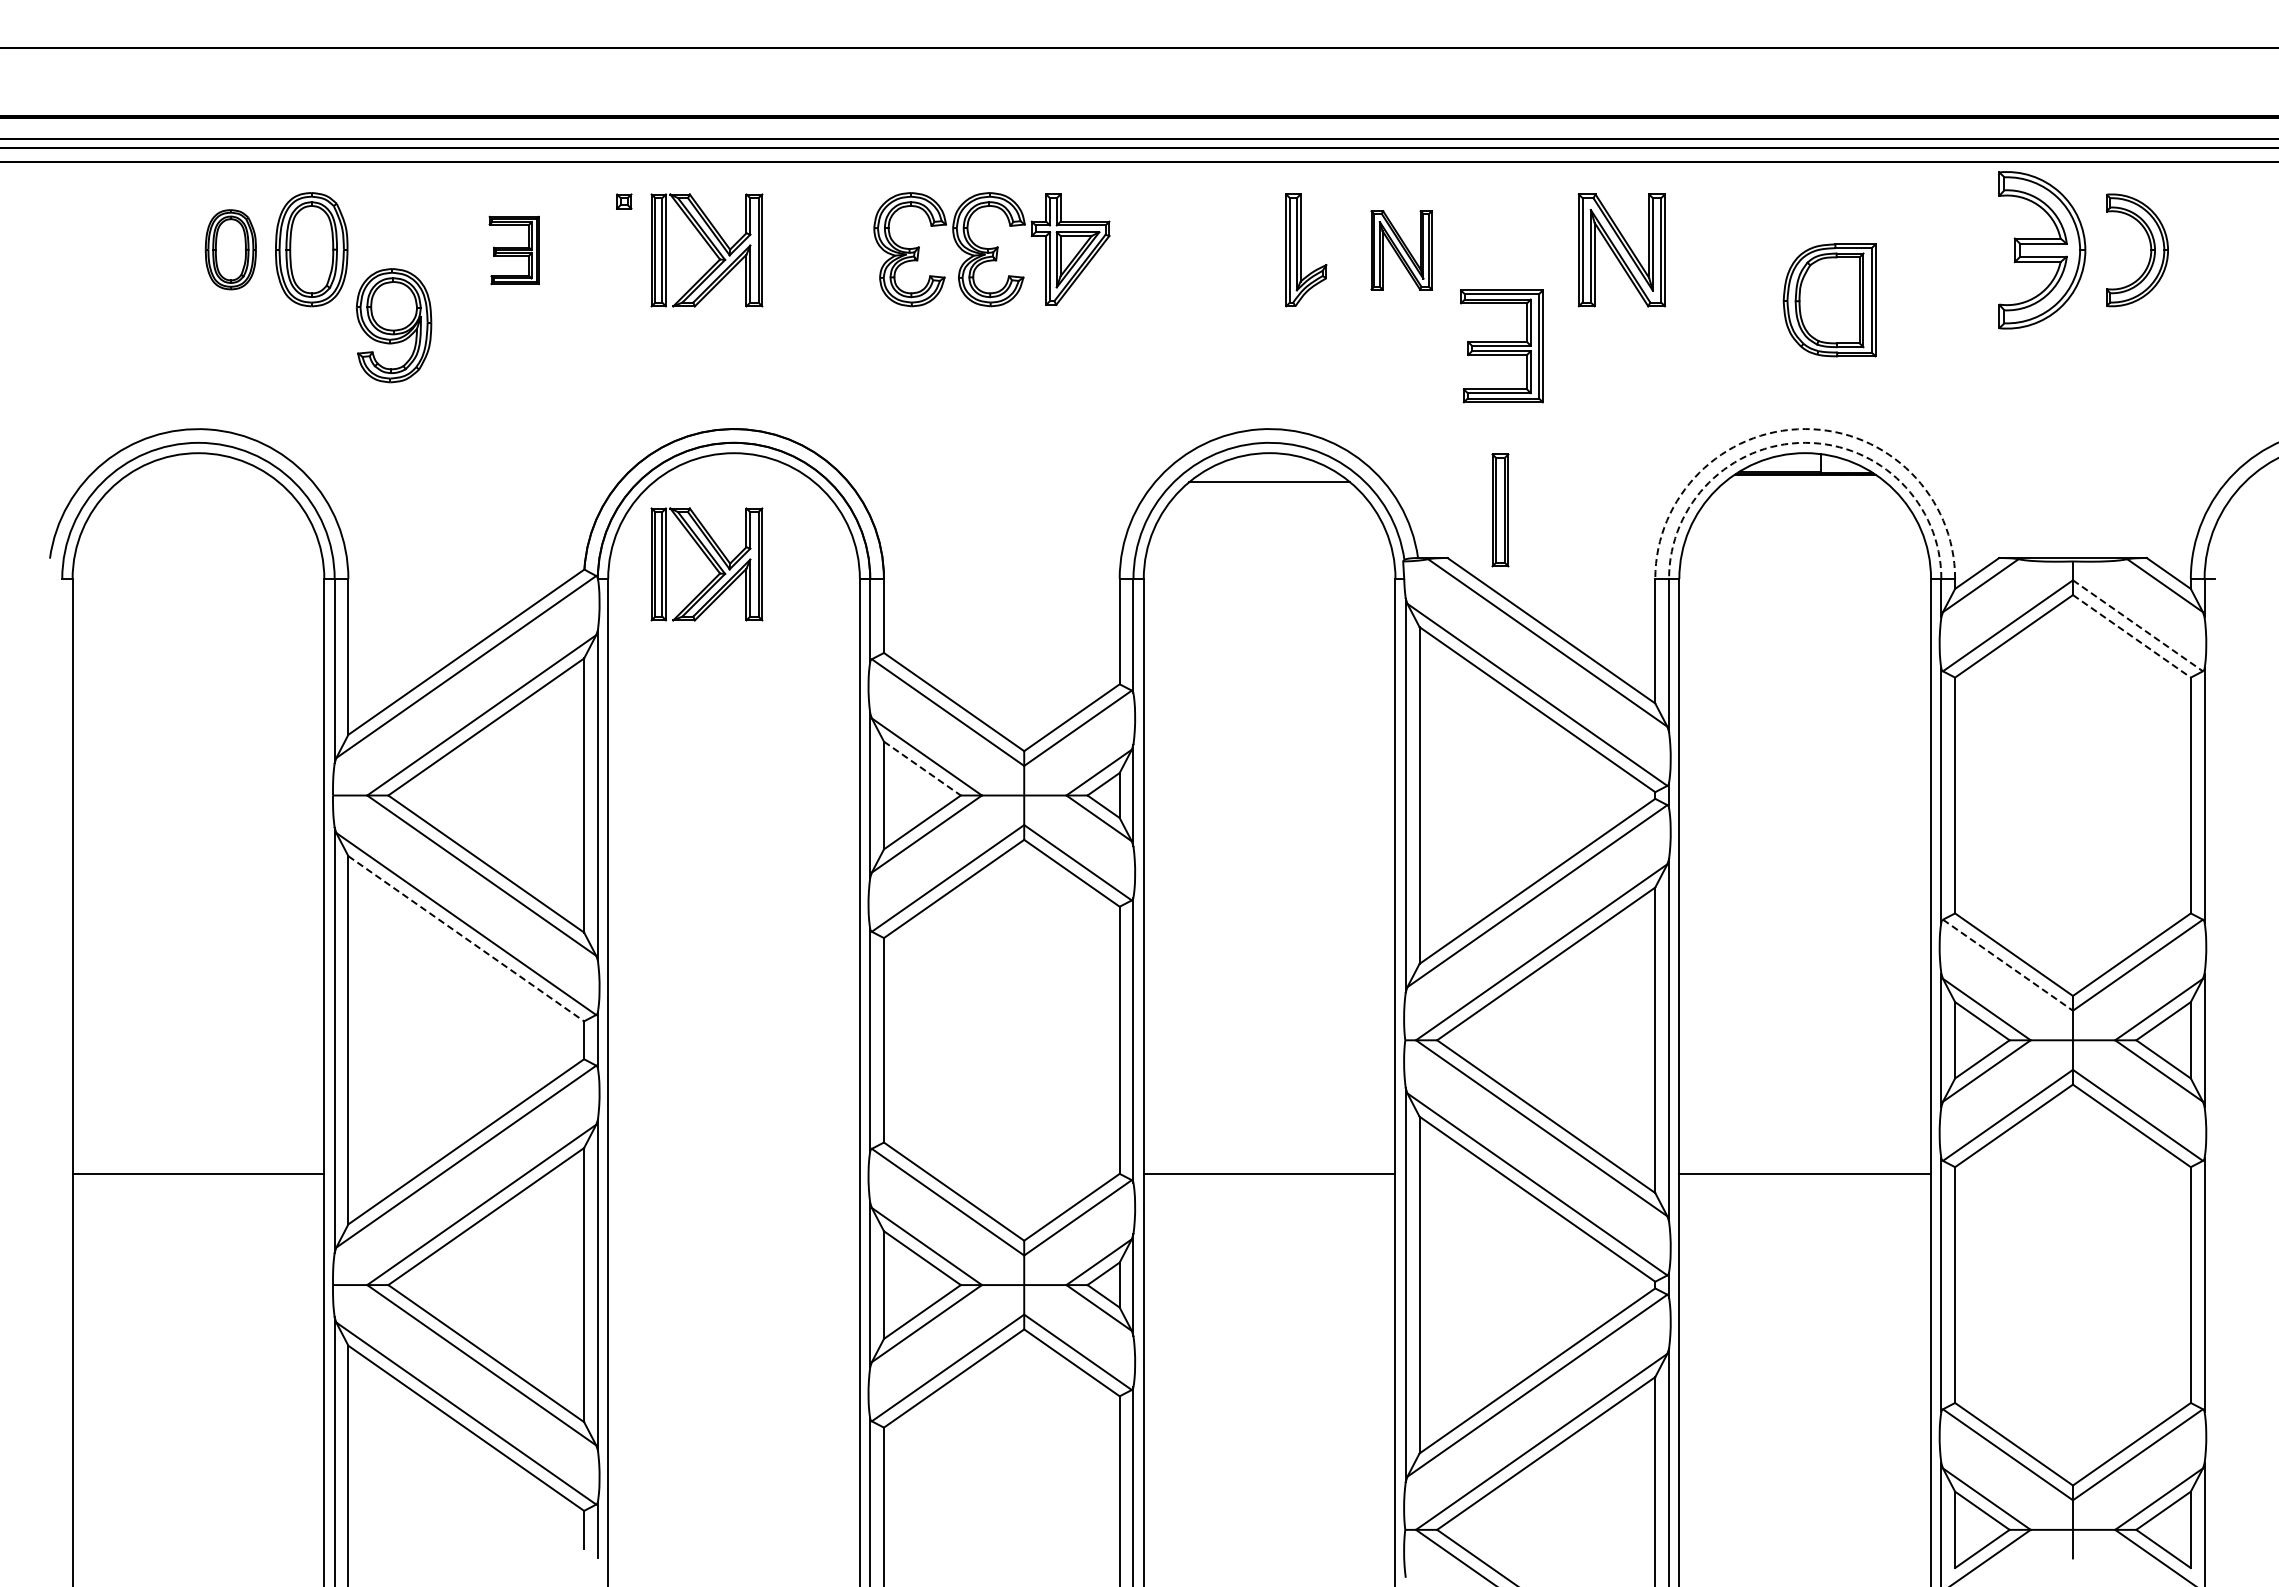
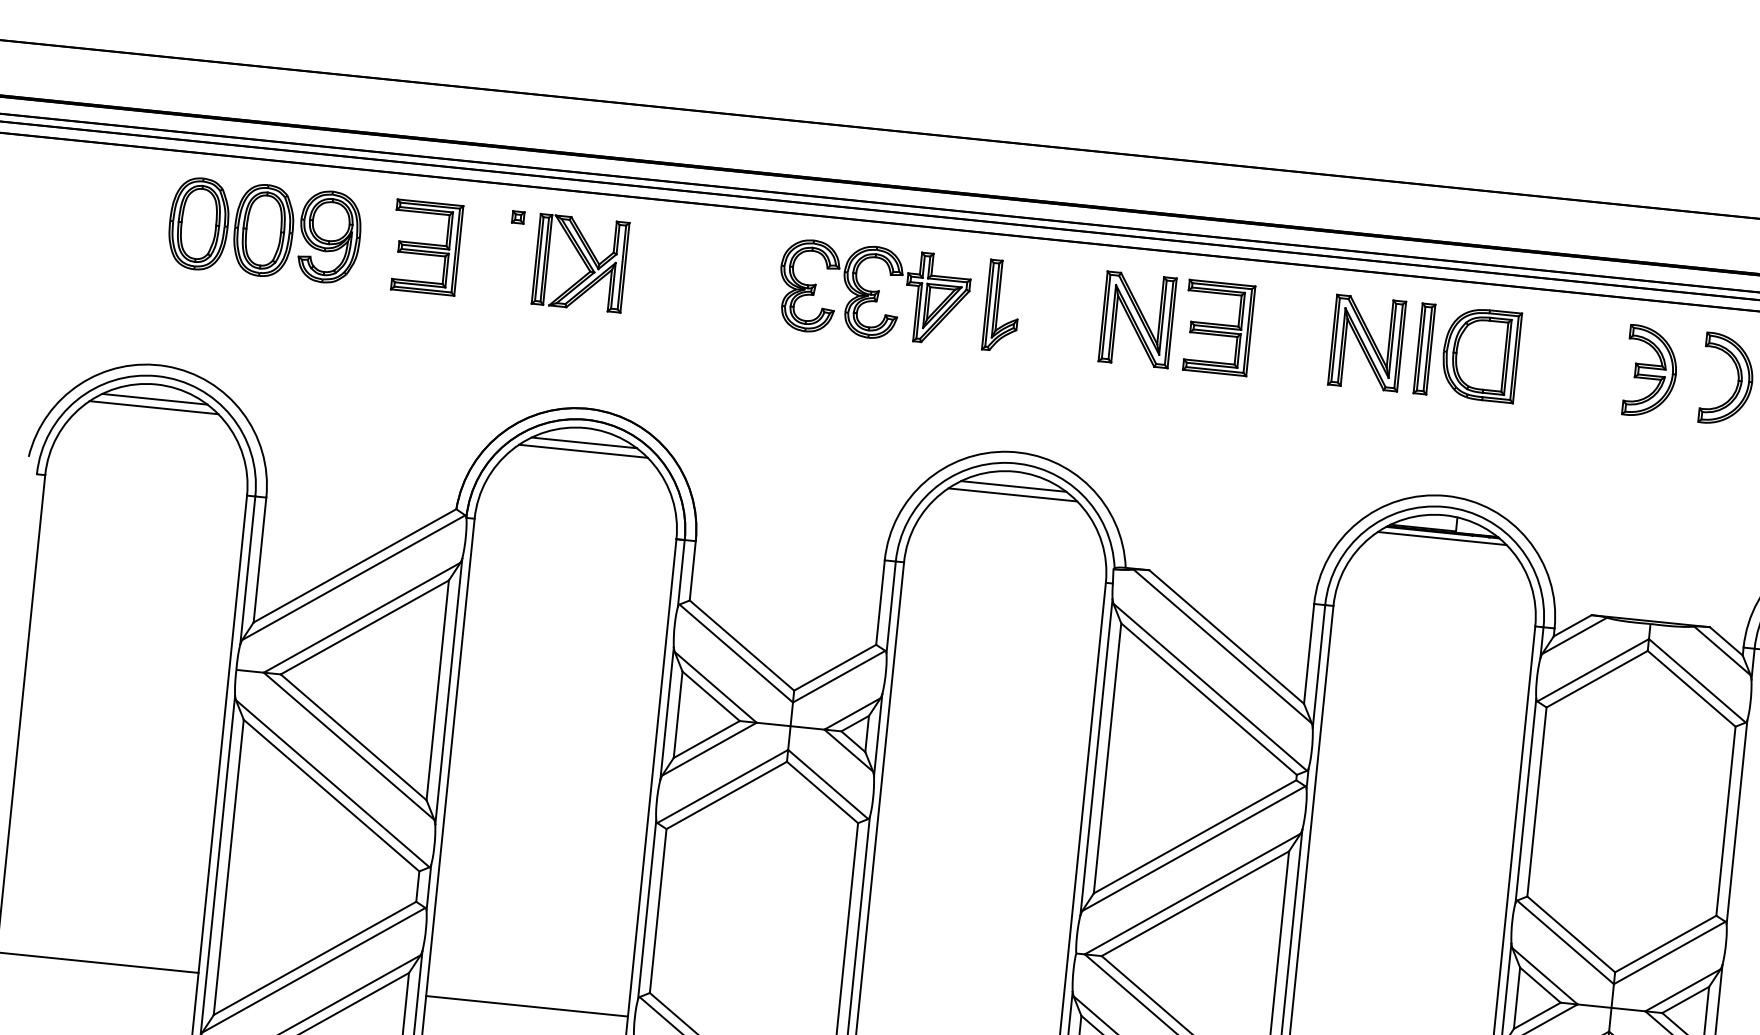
part: (230, 249) -> (198, 223), size x1.43
part: (991, 249) -> (873, 292), moved
part: (514, 250) -> (426, 247), size x1.67
part: (1306, 250) -> (1002, 306), moved
part: (1401, 250) -> (1137, 319), size x1.43
part: (1621, 250) -> (1366, 343), moved
part: (2041, 250) -> (1650, 372), size x0.71
part: (1829, 300) -> (1480, 354), moved
part: (393, 325) -> (329, 237), moved
part: (1501, 346) -> (1217, 328), moved
arc: (1805, 429) -> (1446, 496), dashed -> solid
arc: (1805, 442) -> (1445, 506), dashed -> solid
line: (198, 471) -> (154, 399), added
line: (733, 471) -> (583, 442), added
line: (1269, 471) -> (1013, 486), added
line: (198, 482) -> (154, 407), added
line: (733, 482) -> (582, 451), added
line: (1804, 482) -> (1441, 538), added
part: (1500, 510) -> (1424, 349), moved
part: (706, 564) -> (554, 515), removed
line: (2138, 626) -> (1697, 681), dashed -> solid
line: (2131, 636) -> (1691, 688), dashed -> solid
line: (922, 768) -> (711, 696), dashed -> solid
line: (466, 938) -> (331, 795), dashed -> solid
line: (2008, 965) -> (1565, 942), dashed -> solid
line: (733, 1174) -> (526, 1006), added

